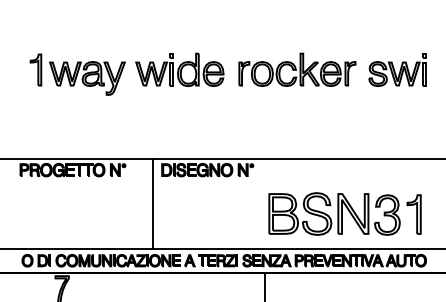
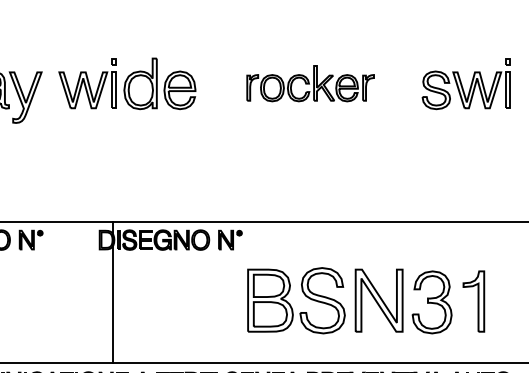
part: (297, 69) -> (310, 83), size x0.7
line: (152, 203) -> (112, 292), moved
part: (344, 213) -> (365, 299), moved

